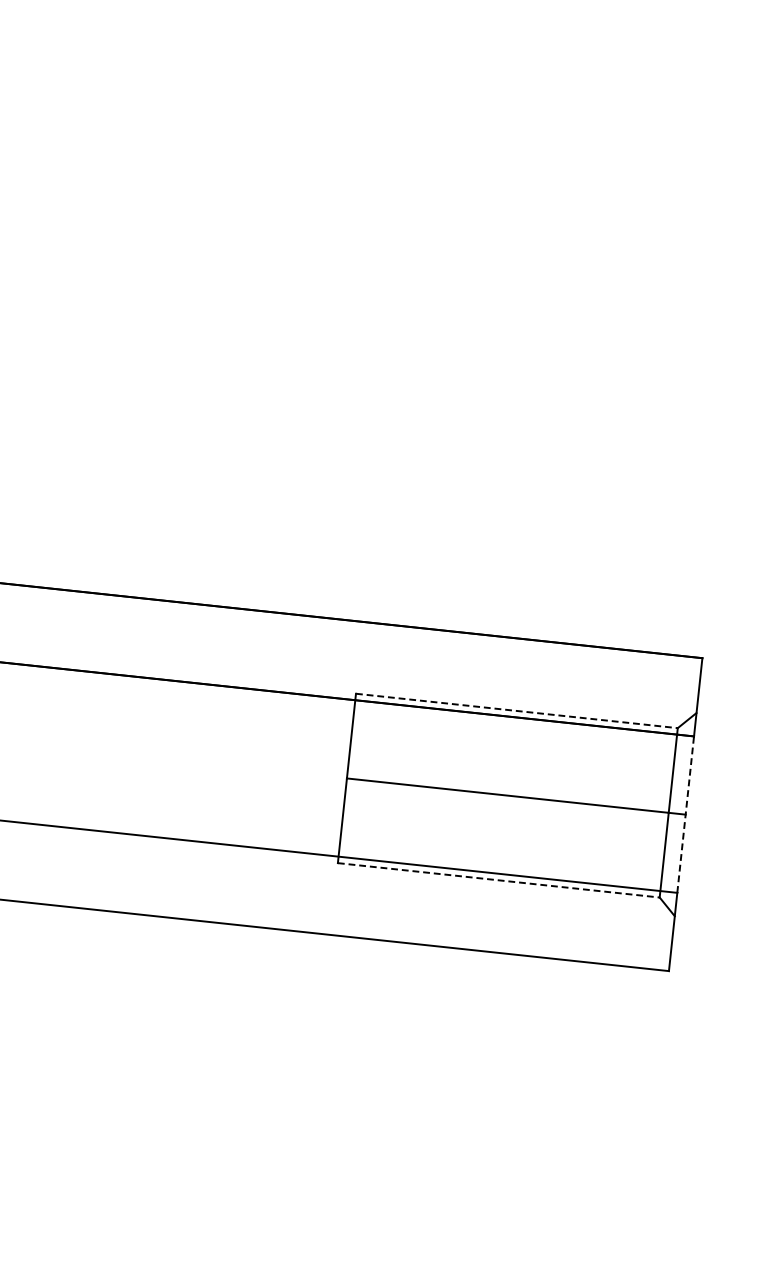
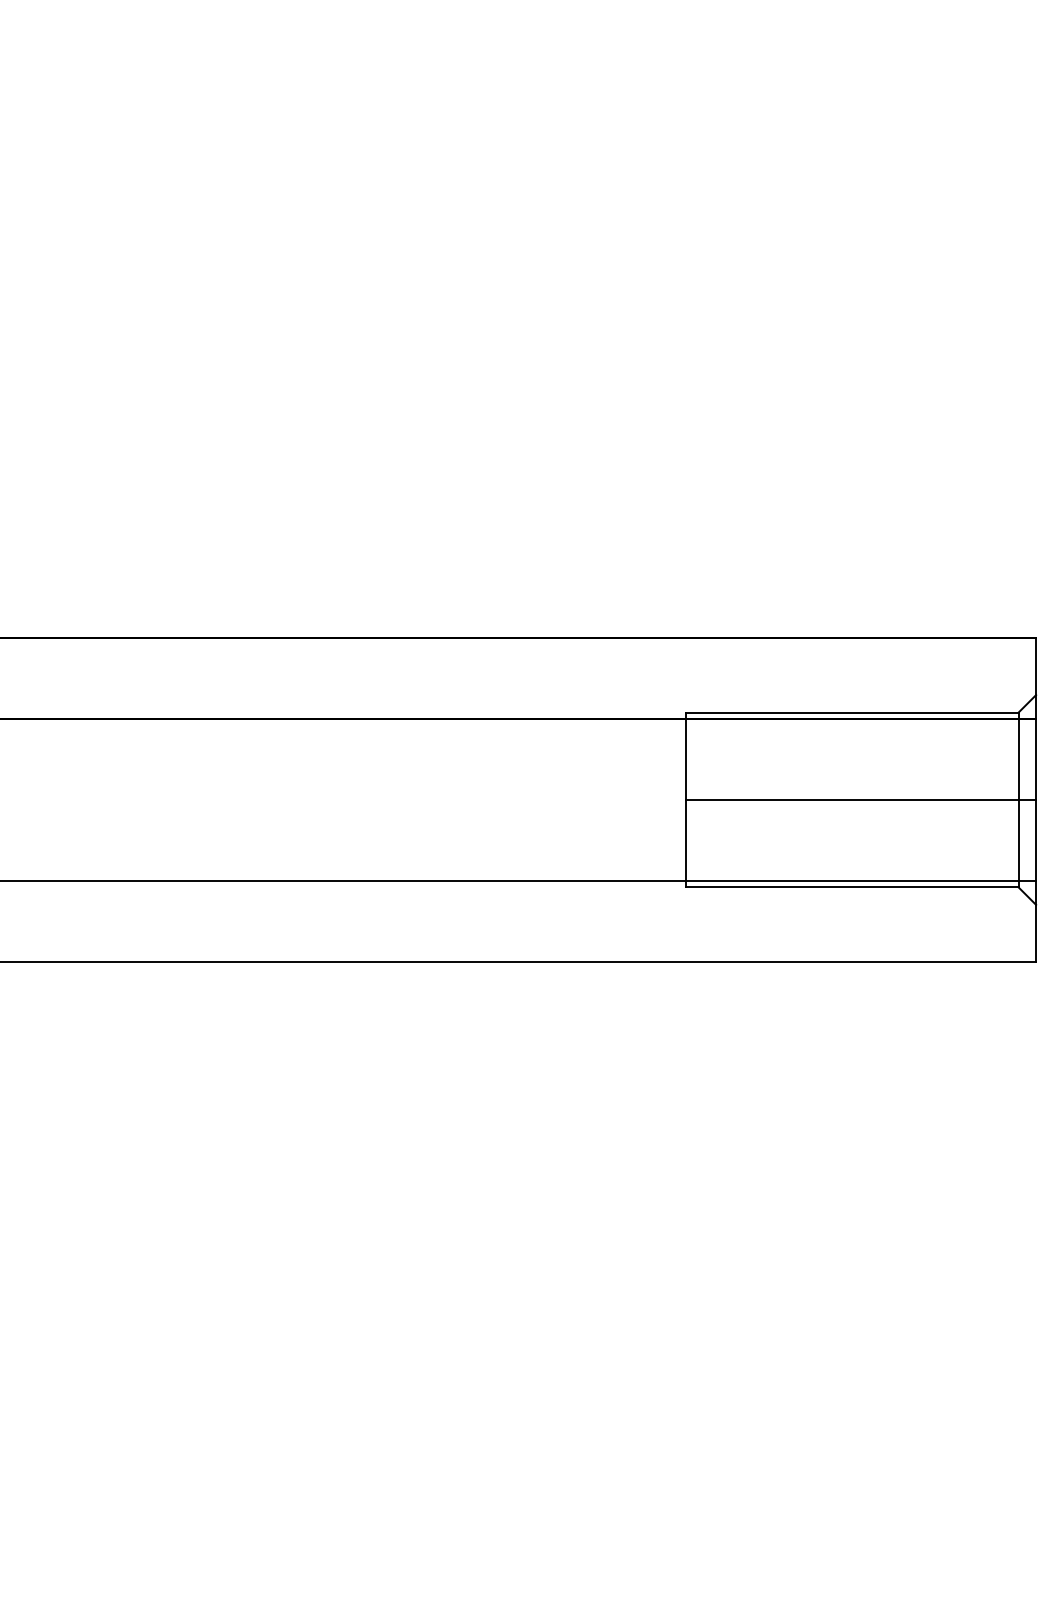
line: (517, 710) -> (853, 712), dashed -> solid
line: (686, 815) -> (1036, 800), dashed -> solid
line: (499, 880) -> (853, 887), dashed -> solid

